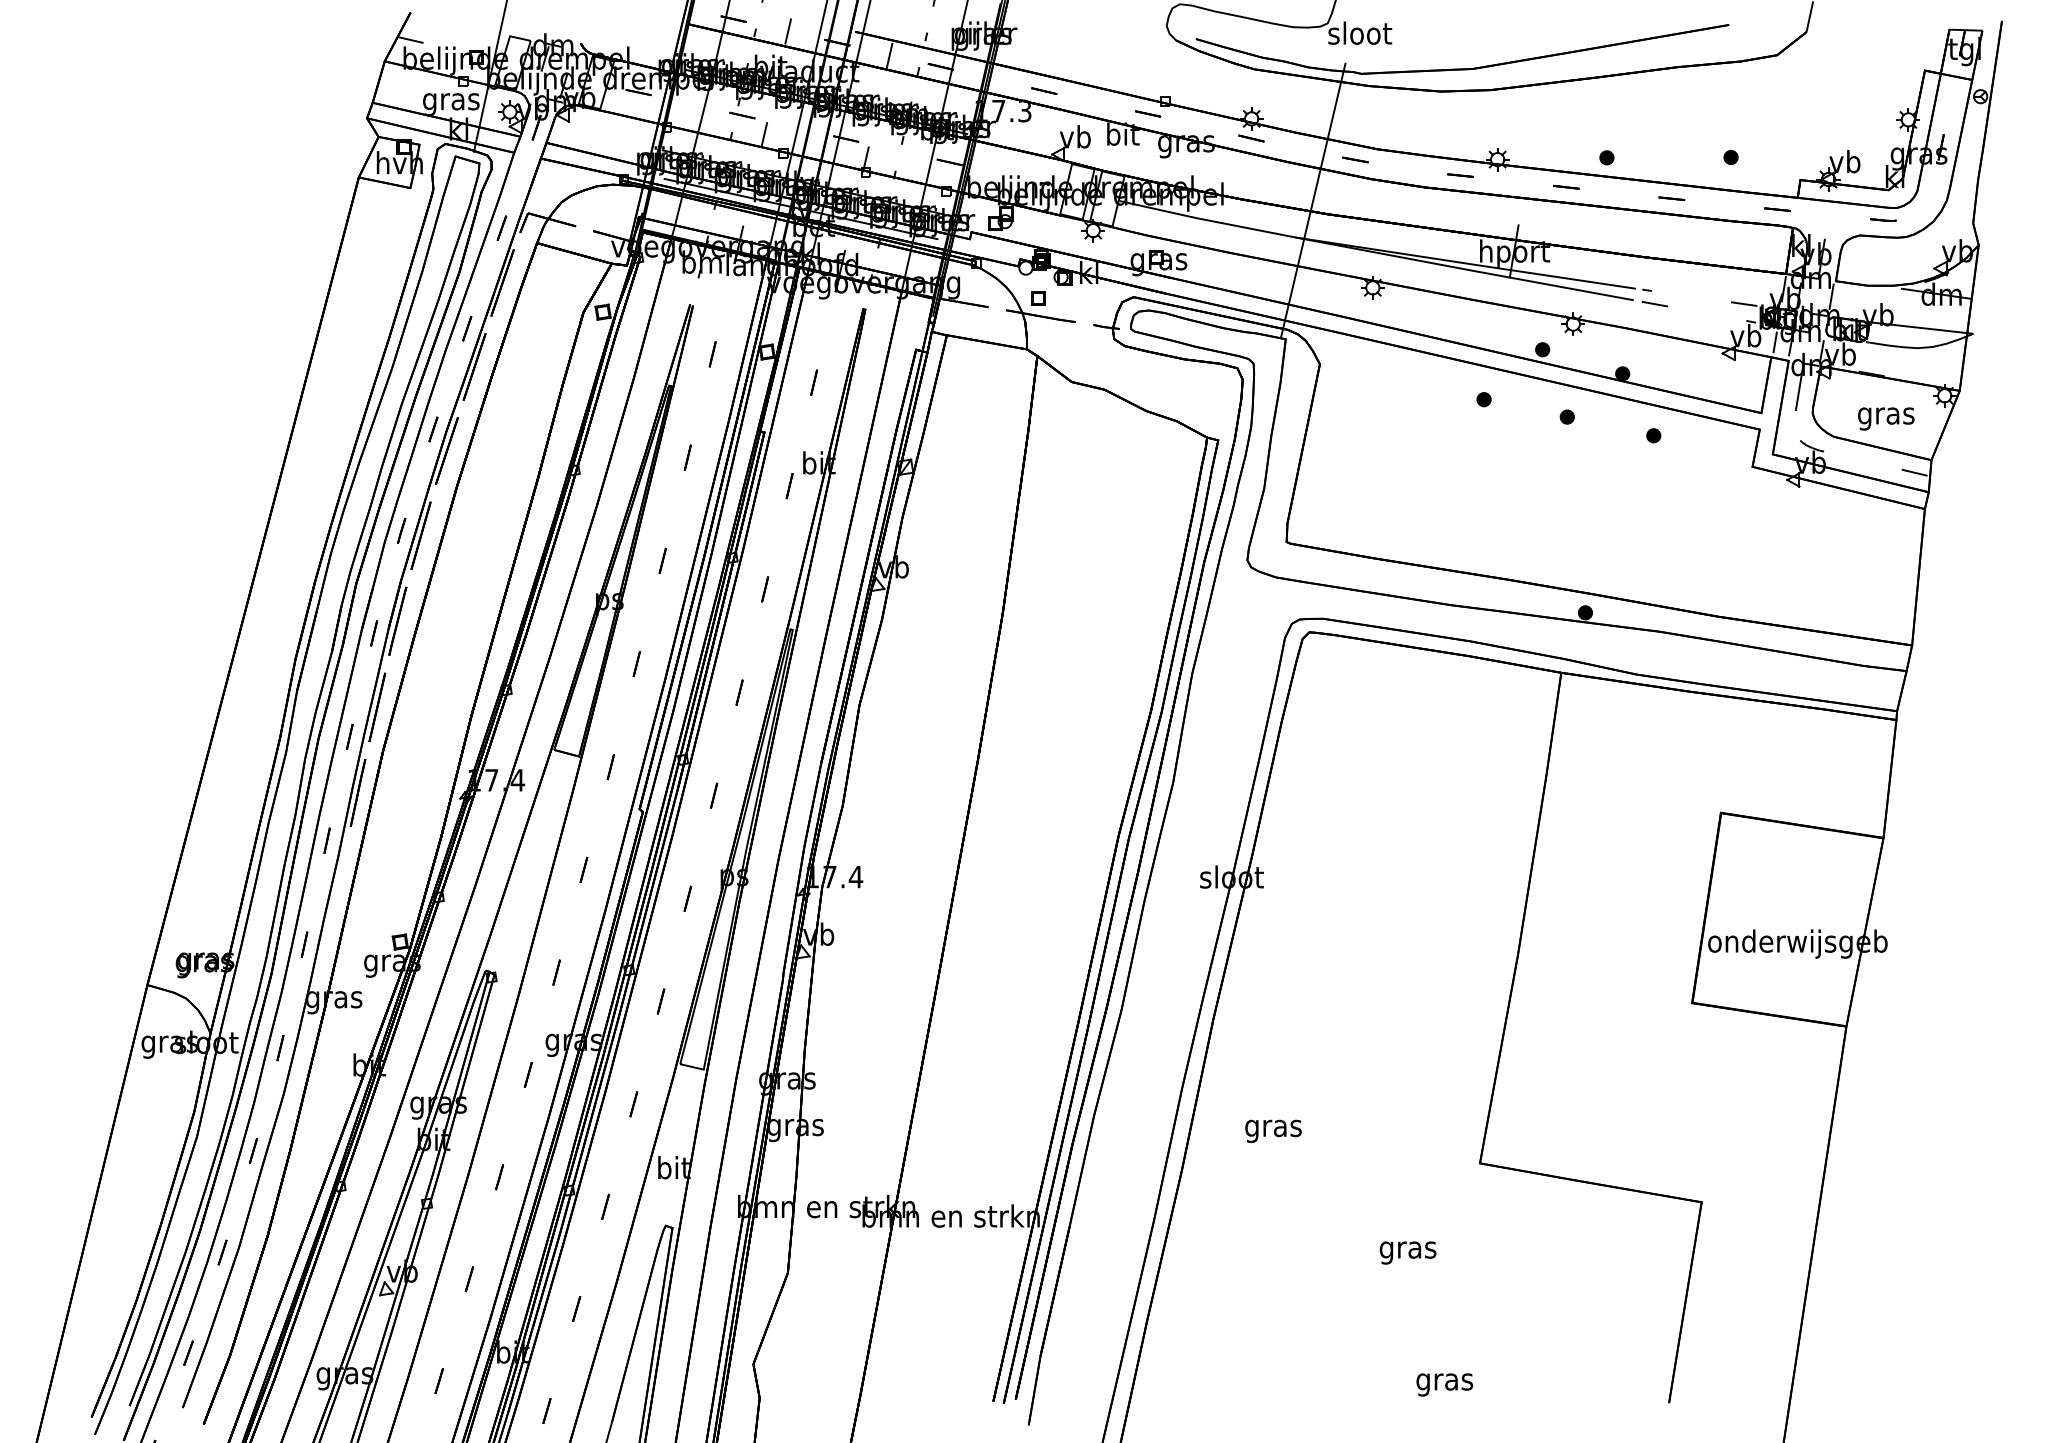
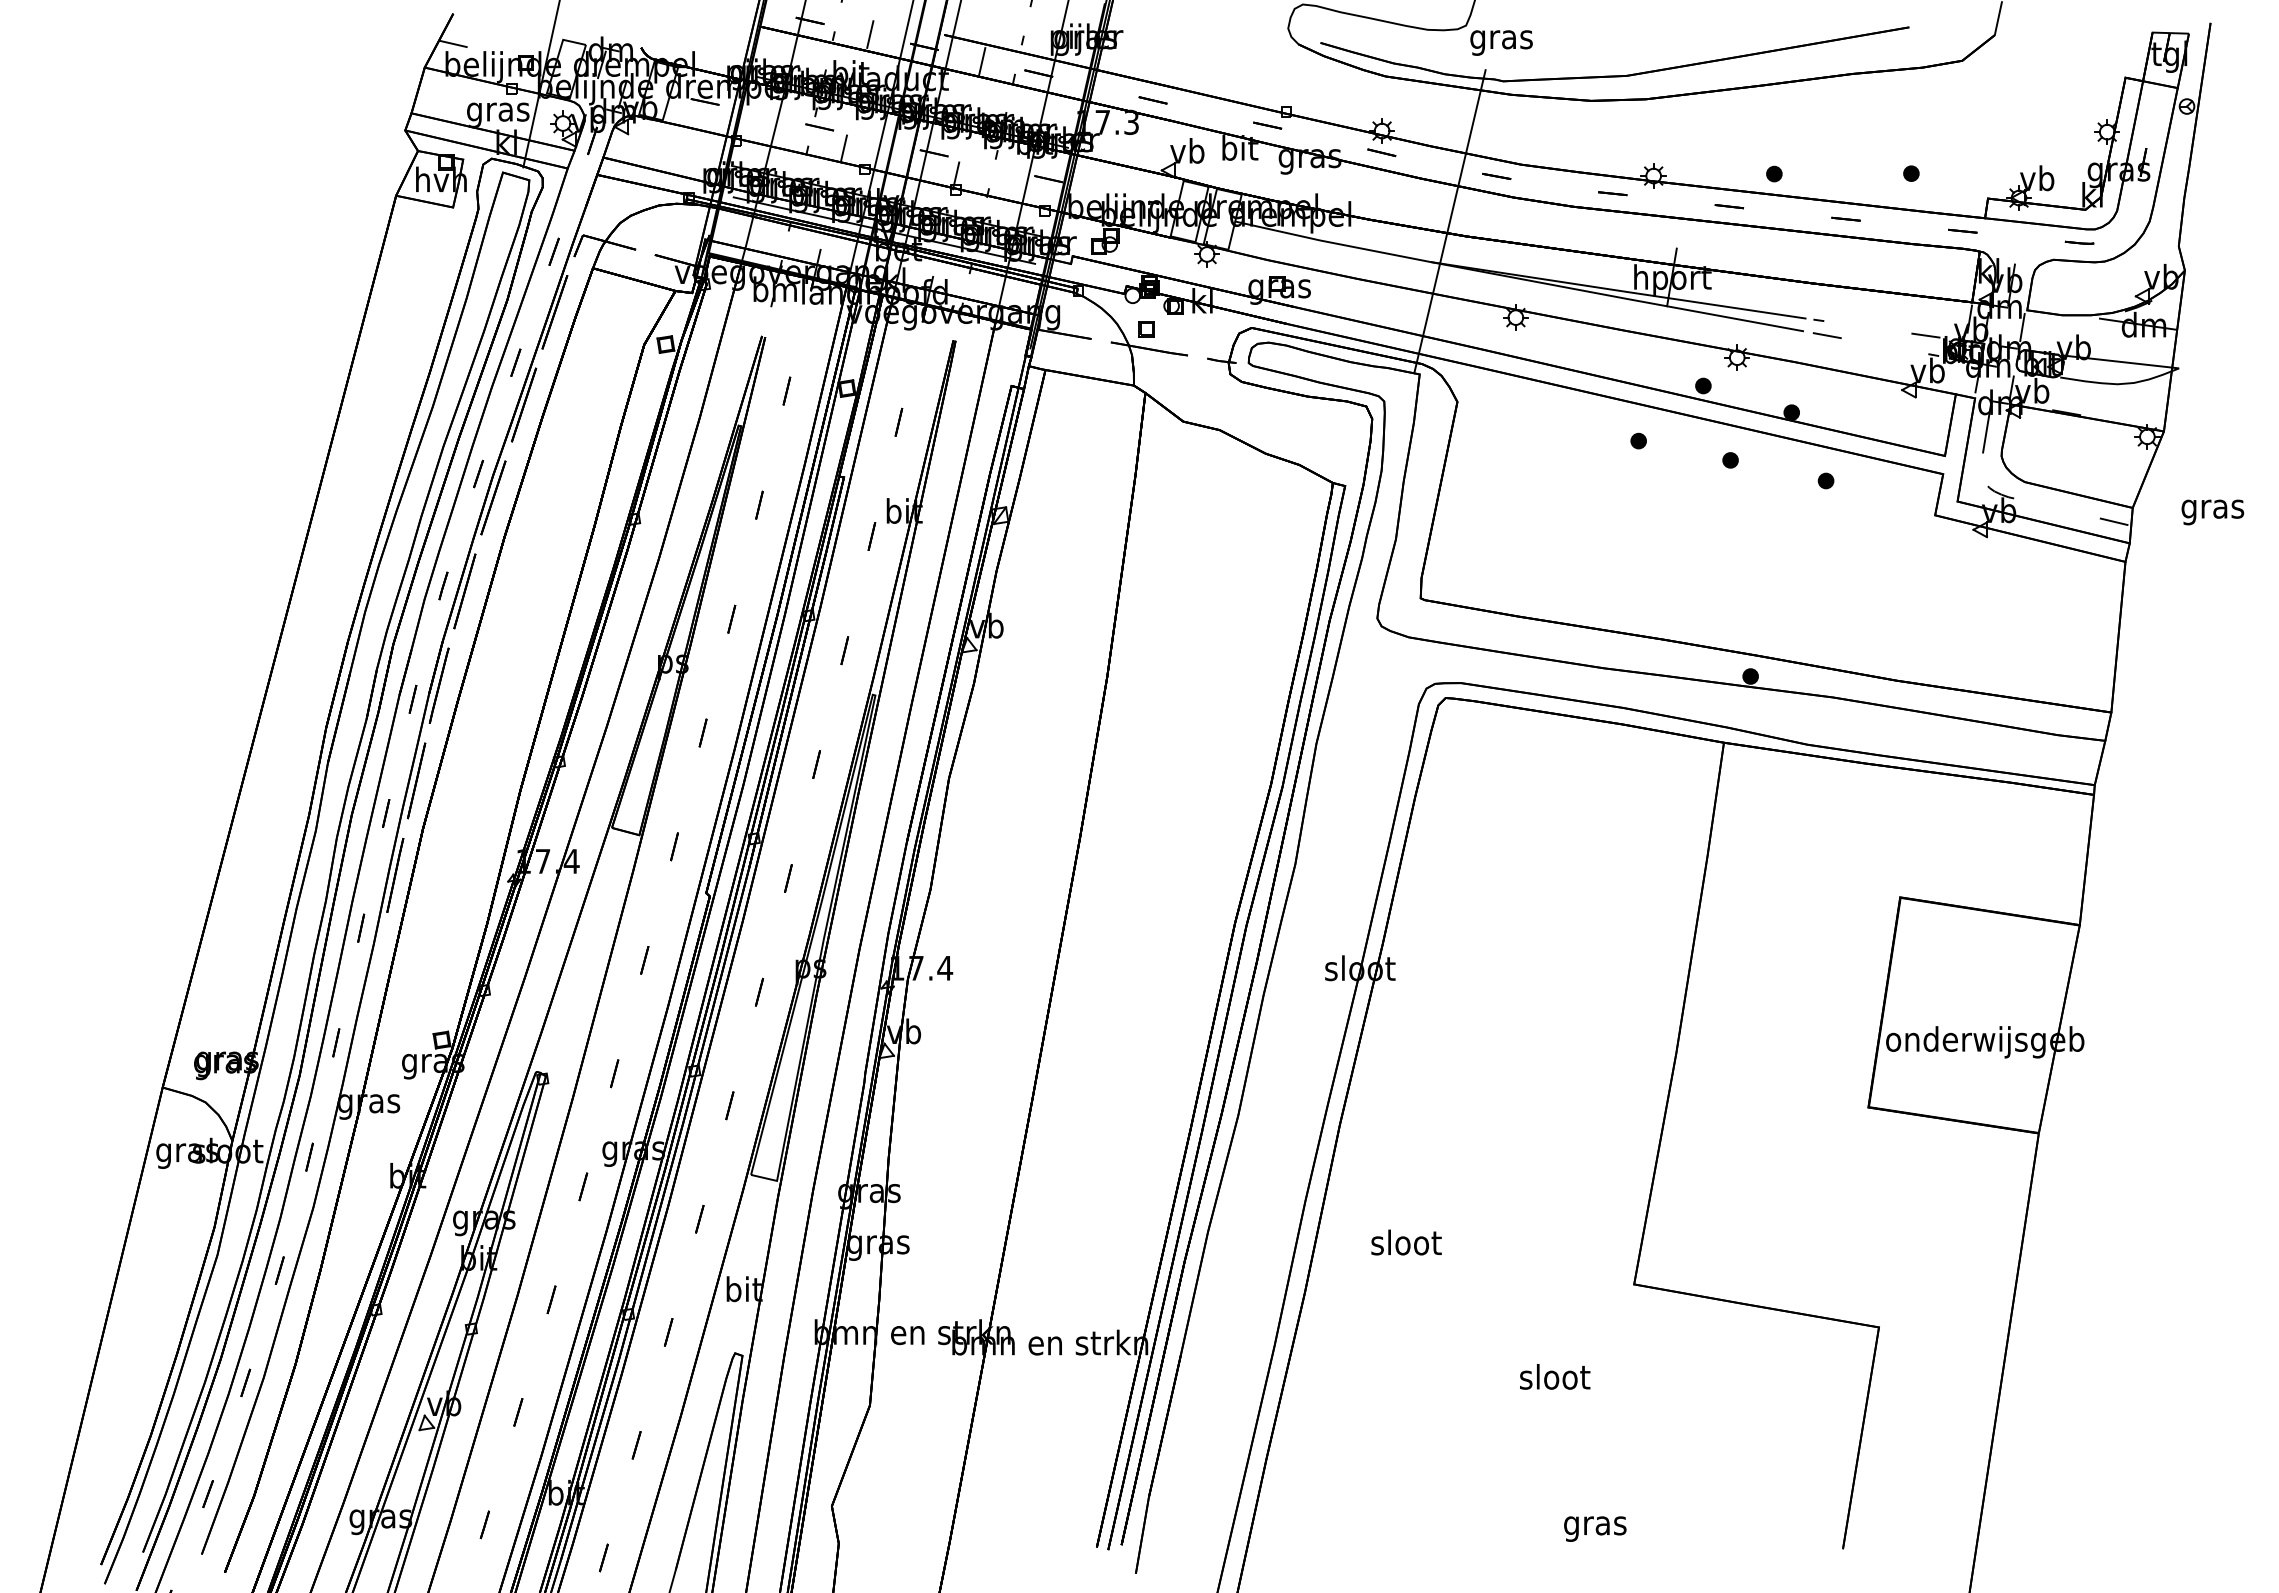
text: (1359, 35) -> (1501, 39), sloot -> gras
line: (1775, 342) -> (1960, 377), removed
text: (1885, 419) -> (2212, 512), moved
text: (1273, 1128) -> (1406, 1245), gras -> sloot
text: (1408, 1250) -> (1555, 1380), gras -> sloot

